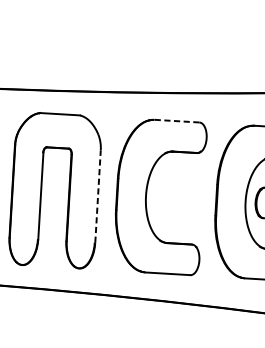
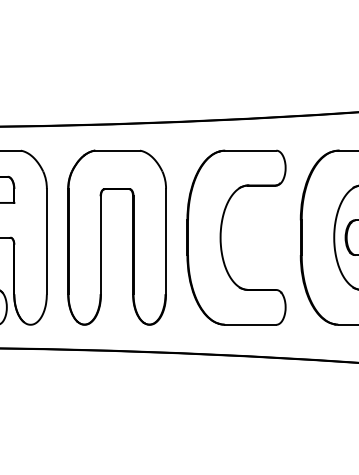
line: (176, 121) -> (250, 150), dashed -> solid
line: (98, 196) -> (166, 241), dashed -> solid

